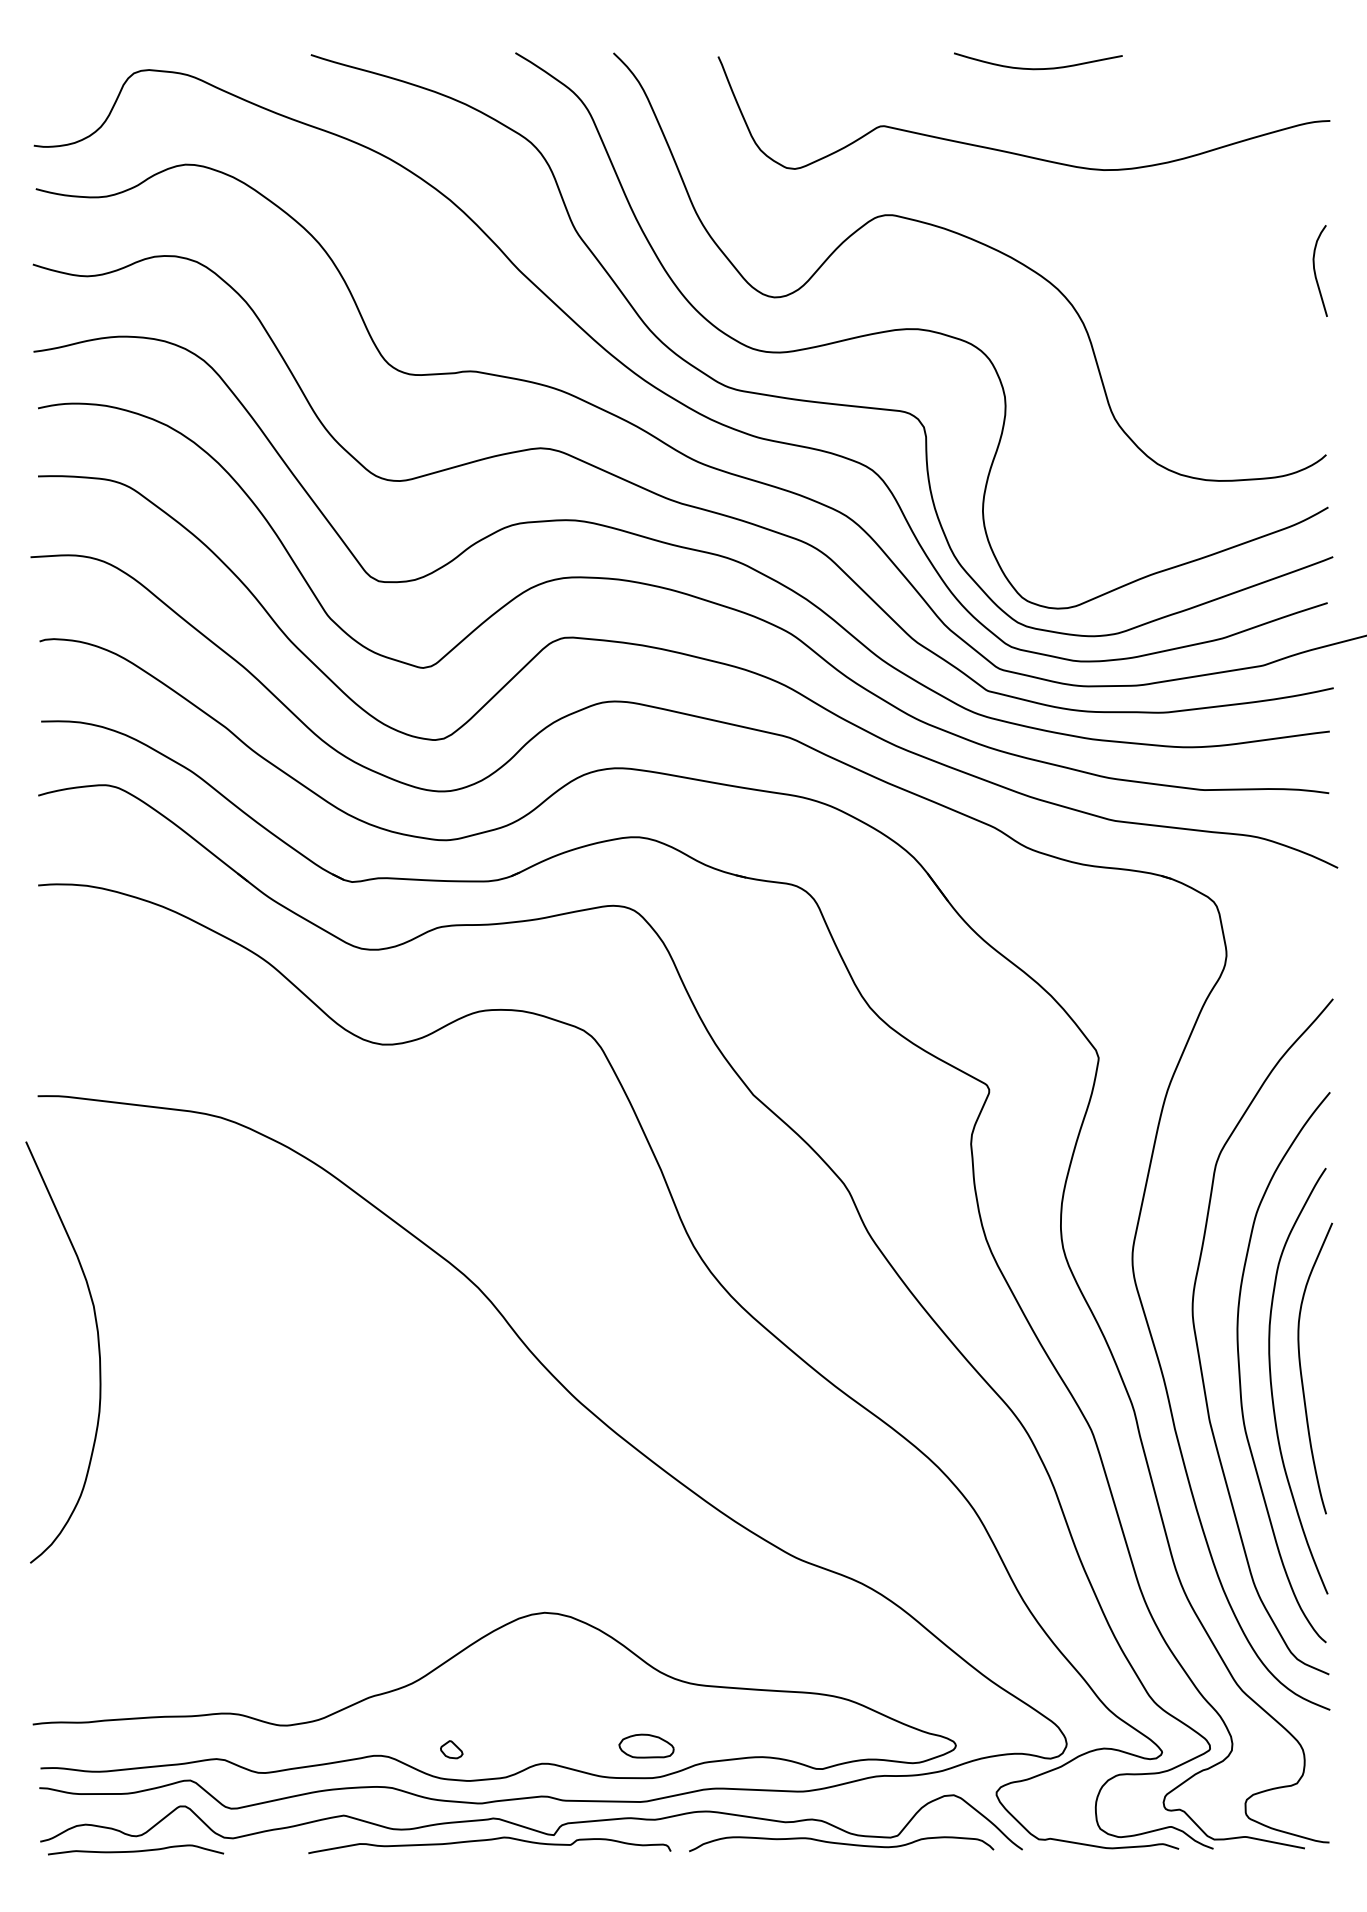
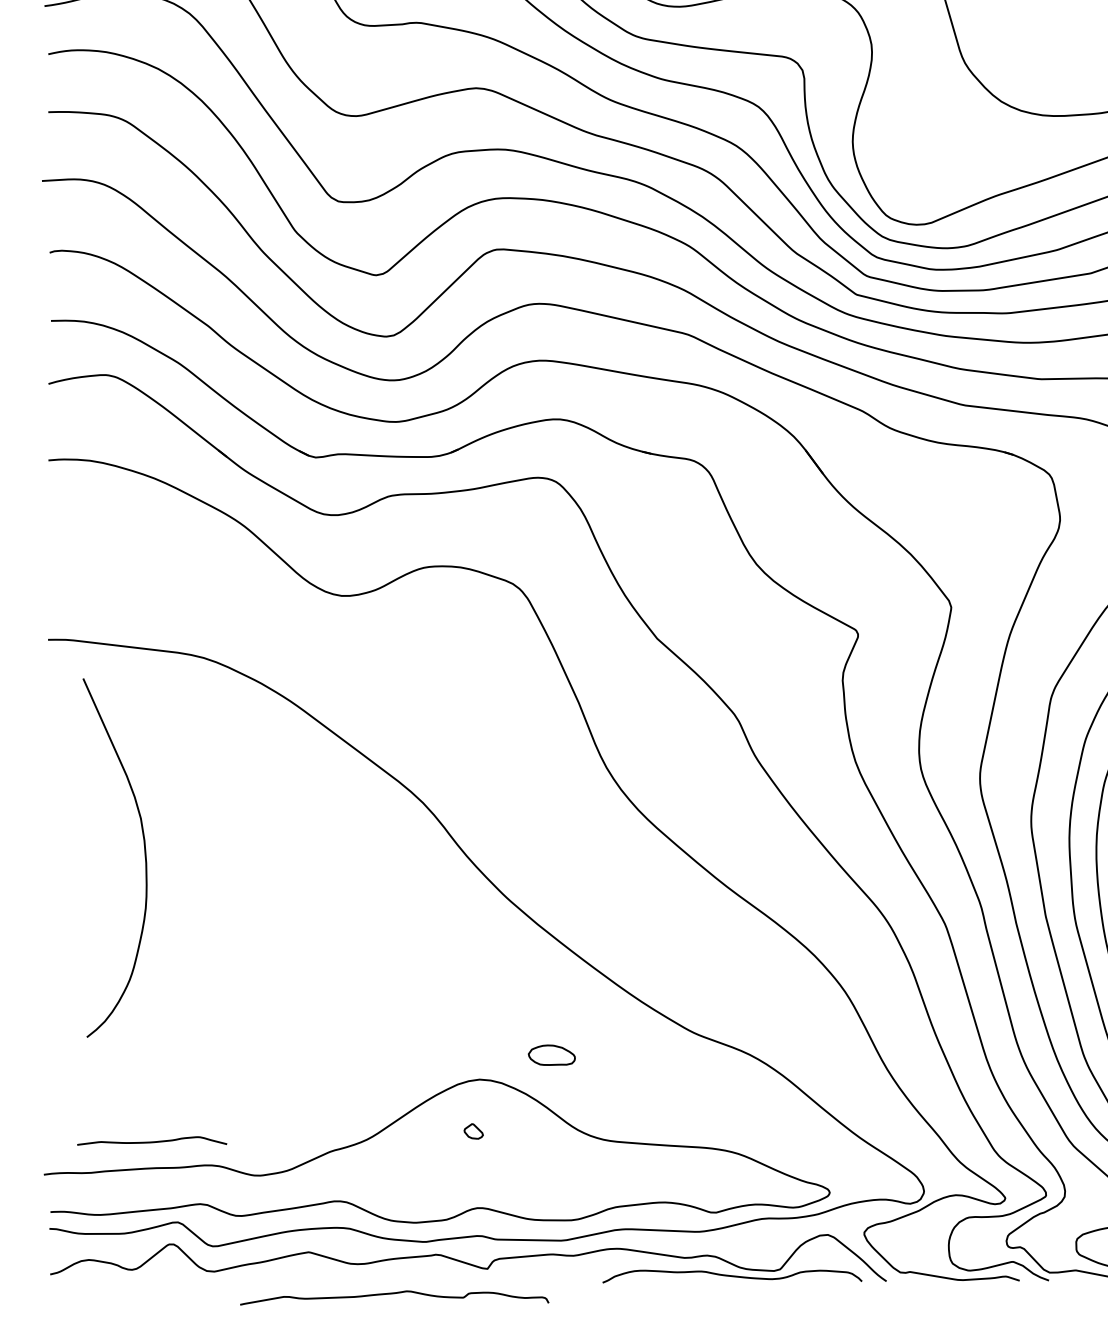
curve: (98, 1352) -> (144, 858), moved
part: (646, 1745) -> (551, 1054), moved
part: (451, 1749) -> (473, 1131), moved
curve: (489, 1840) -> (394, 1293), moved
curve: (136, 1850) -> (152, 1141), moved

